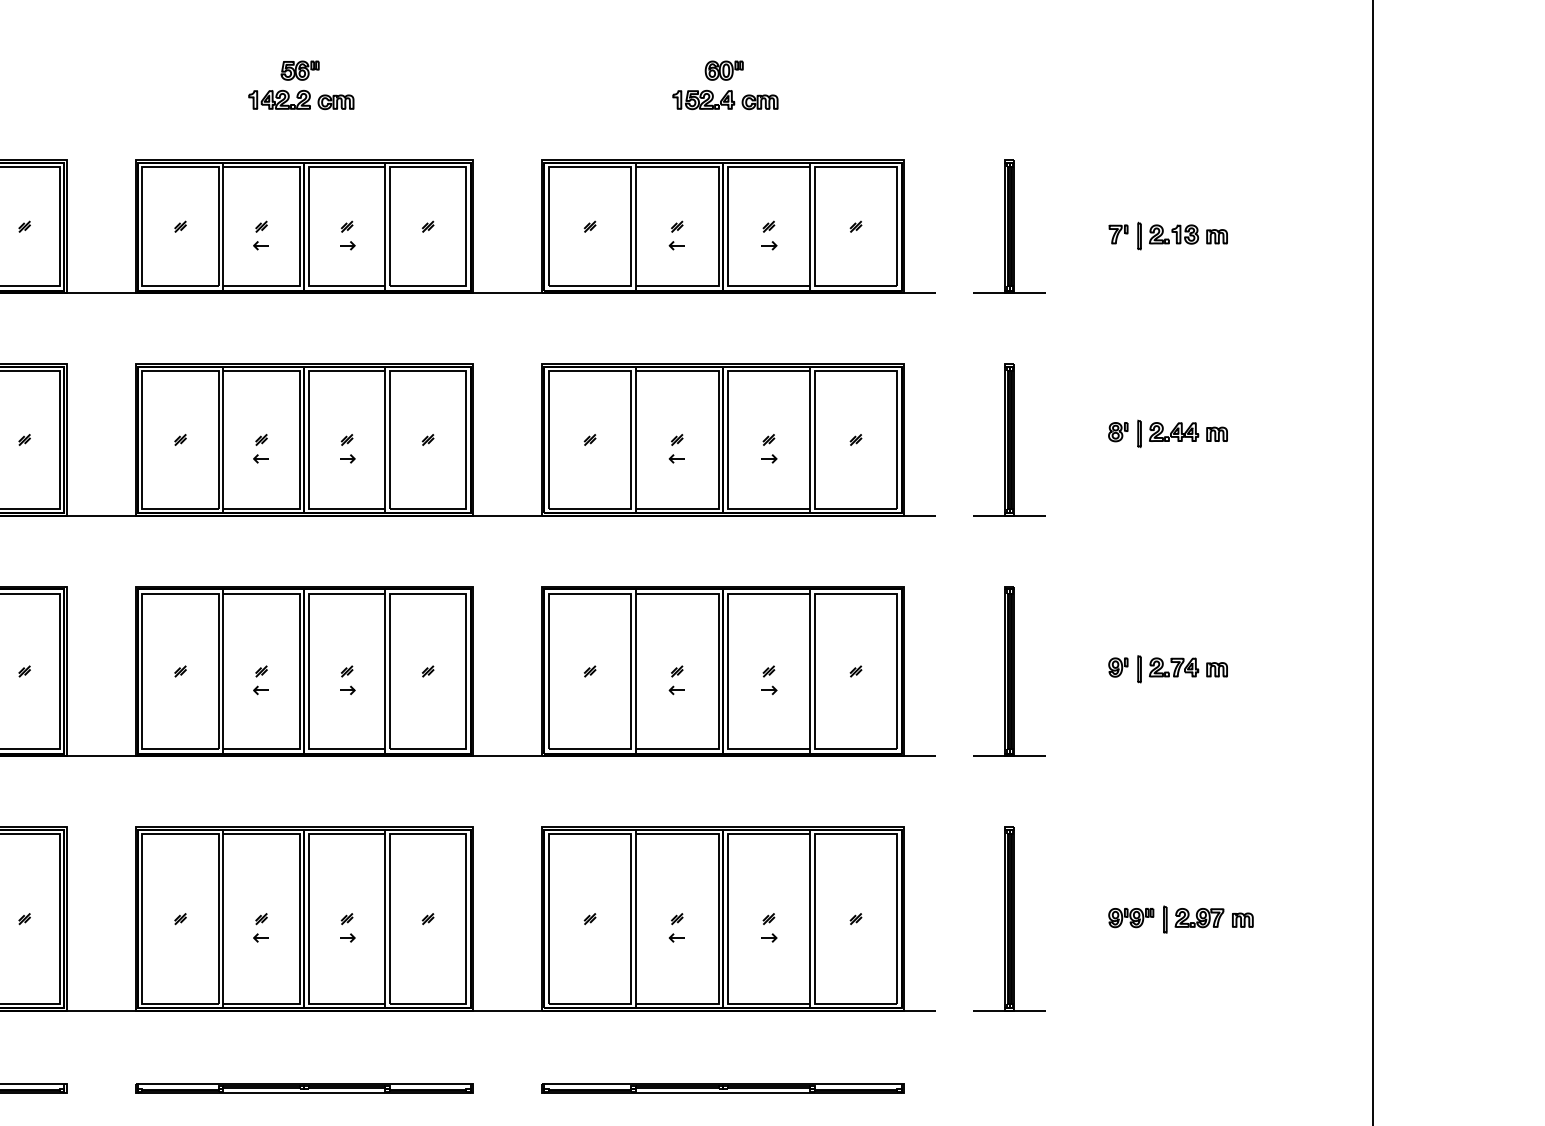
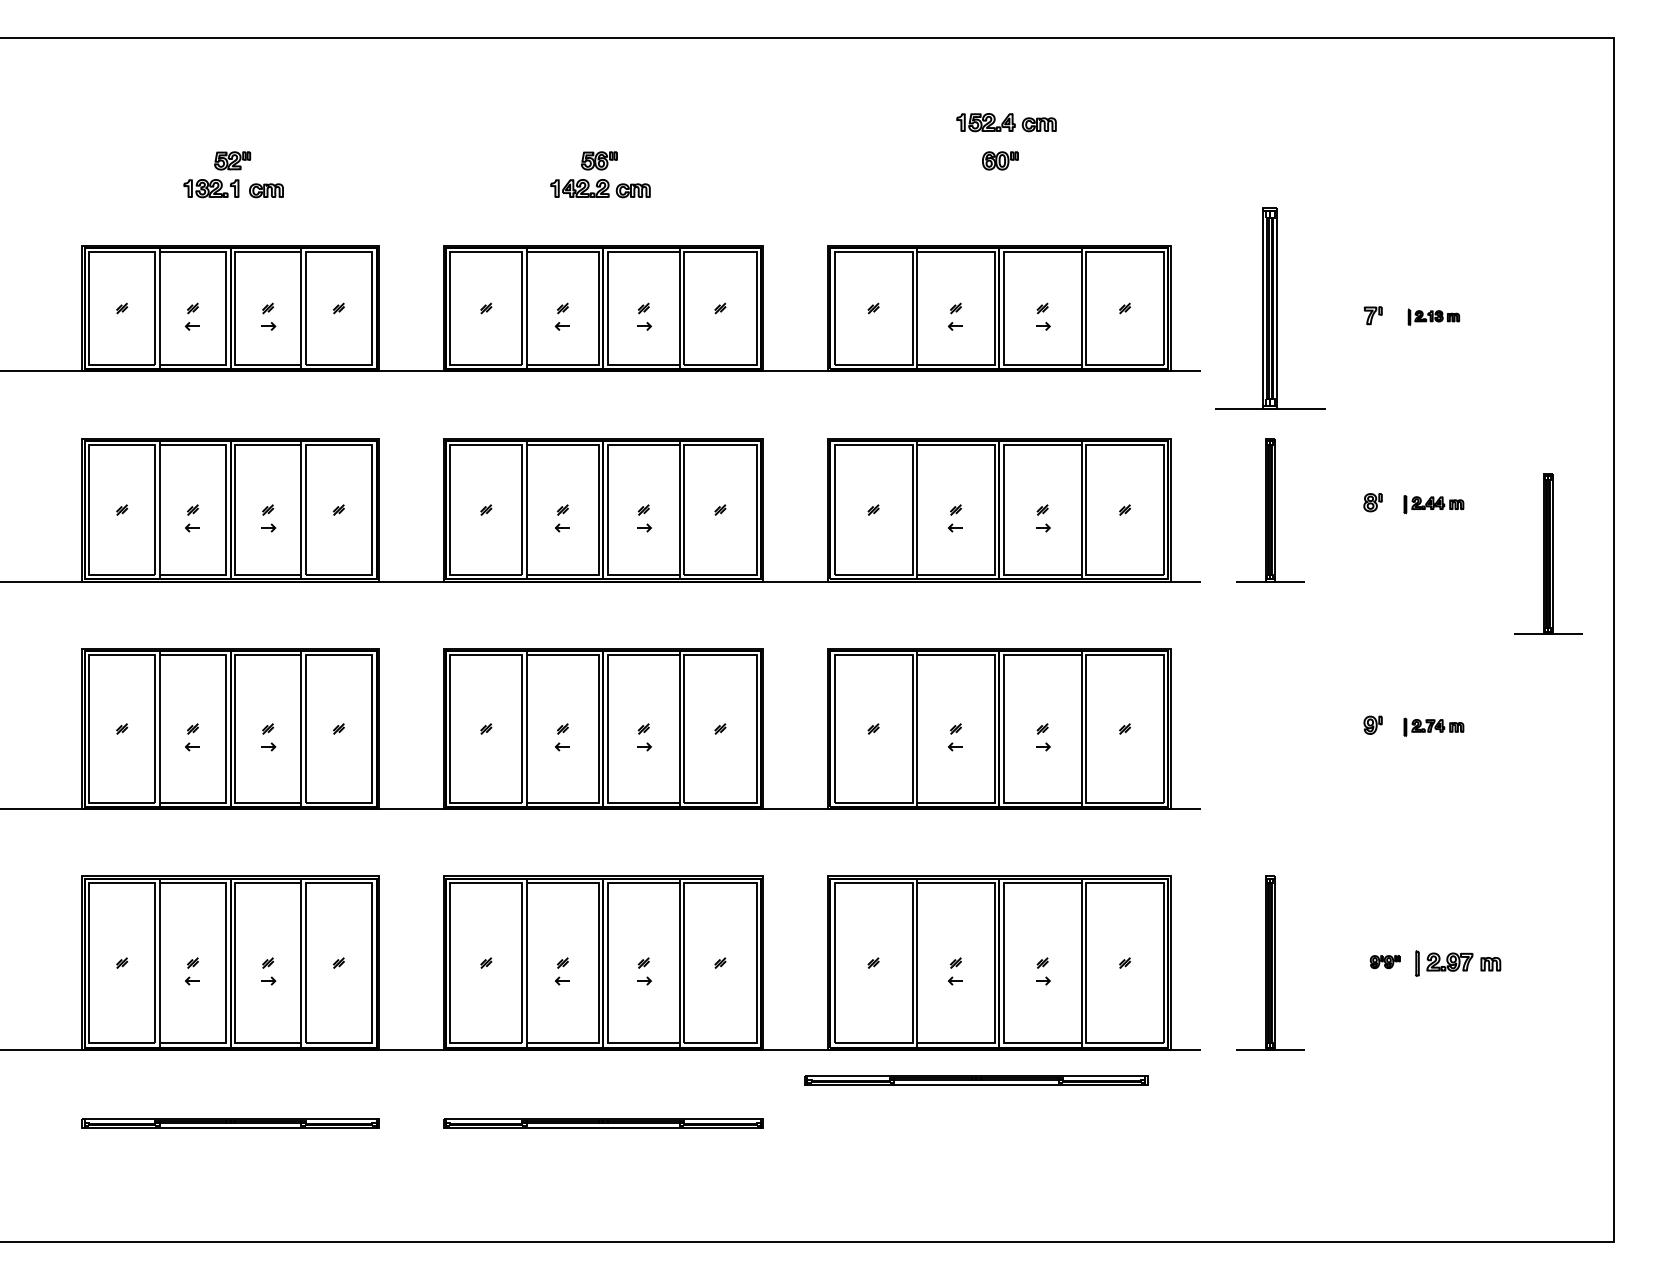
part: (725, 99) -> (1006, 122), moved
part: (1009, 226) -> (1270, 308), size x1.6
part: (1182, 235) -> (1433, 316), size x0.6
part: (1182, 434) -> (1433, 504), size x0.7
part: (1182, 669) -> (1433, 727), size x0.7
part: (1009, 670) -> (1548, 553), moved
part: (1131, 917) -> (1385, 961), size x0.7
part: (723, 1088) -> (976, 1080), moved

